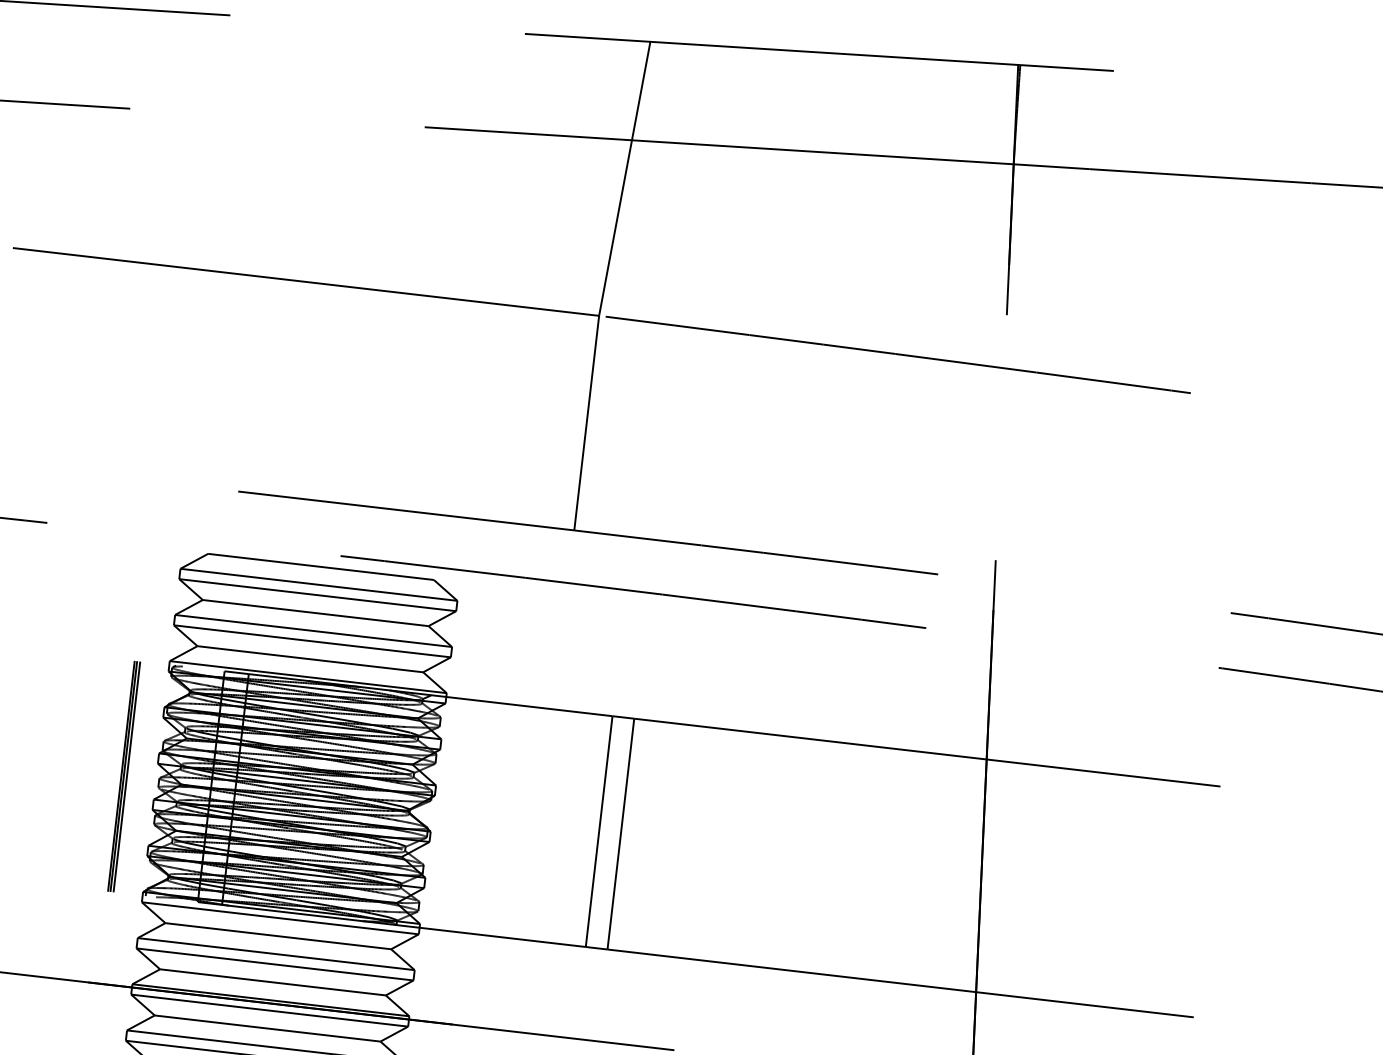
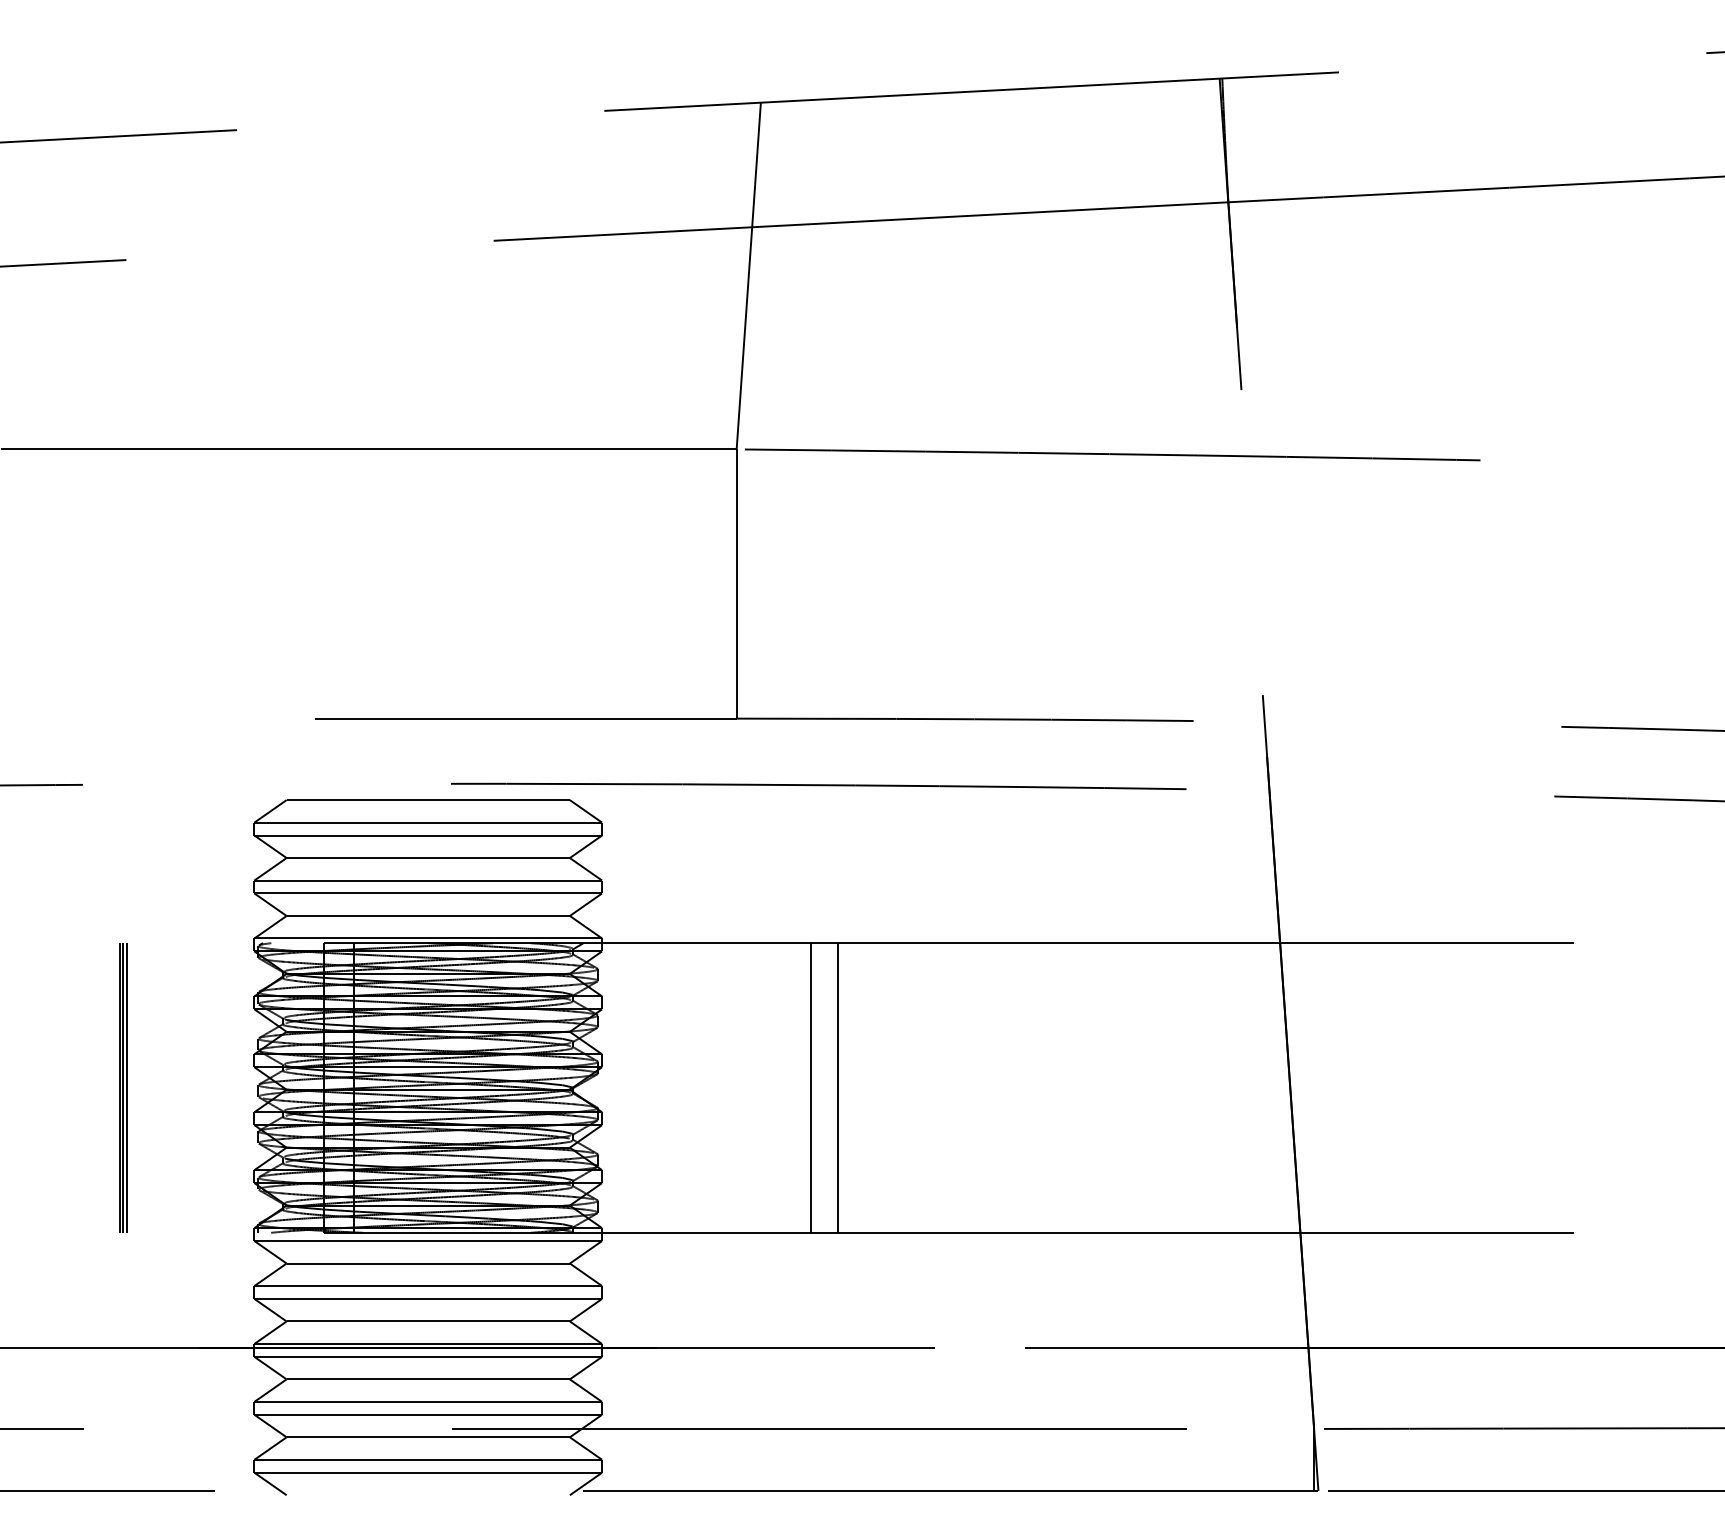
part: (124, 776) -> (123, 1087), moved

